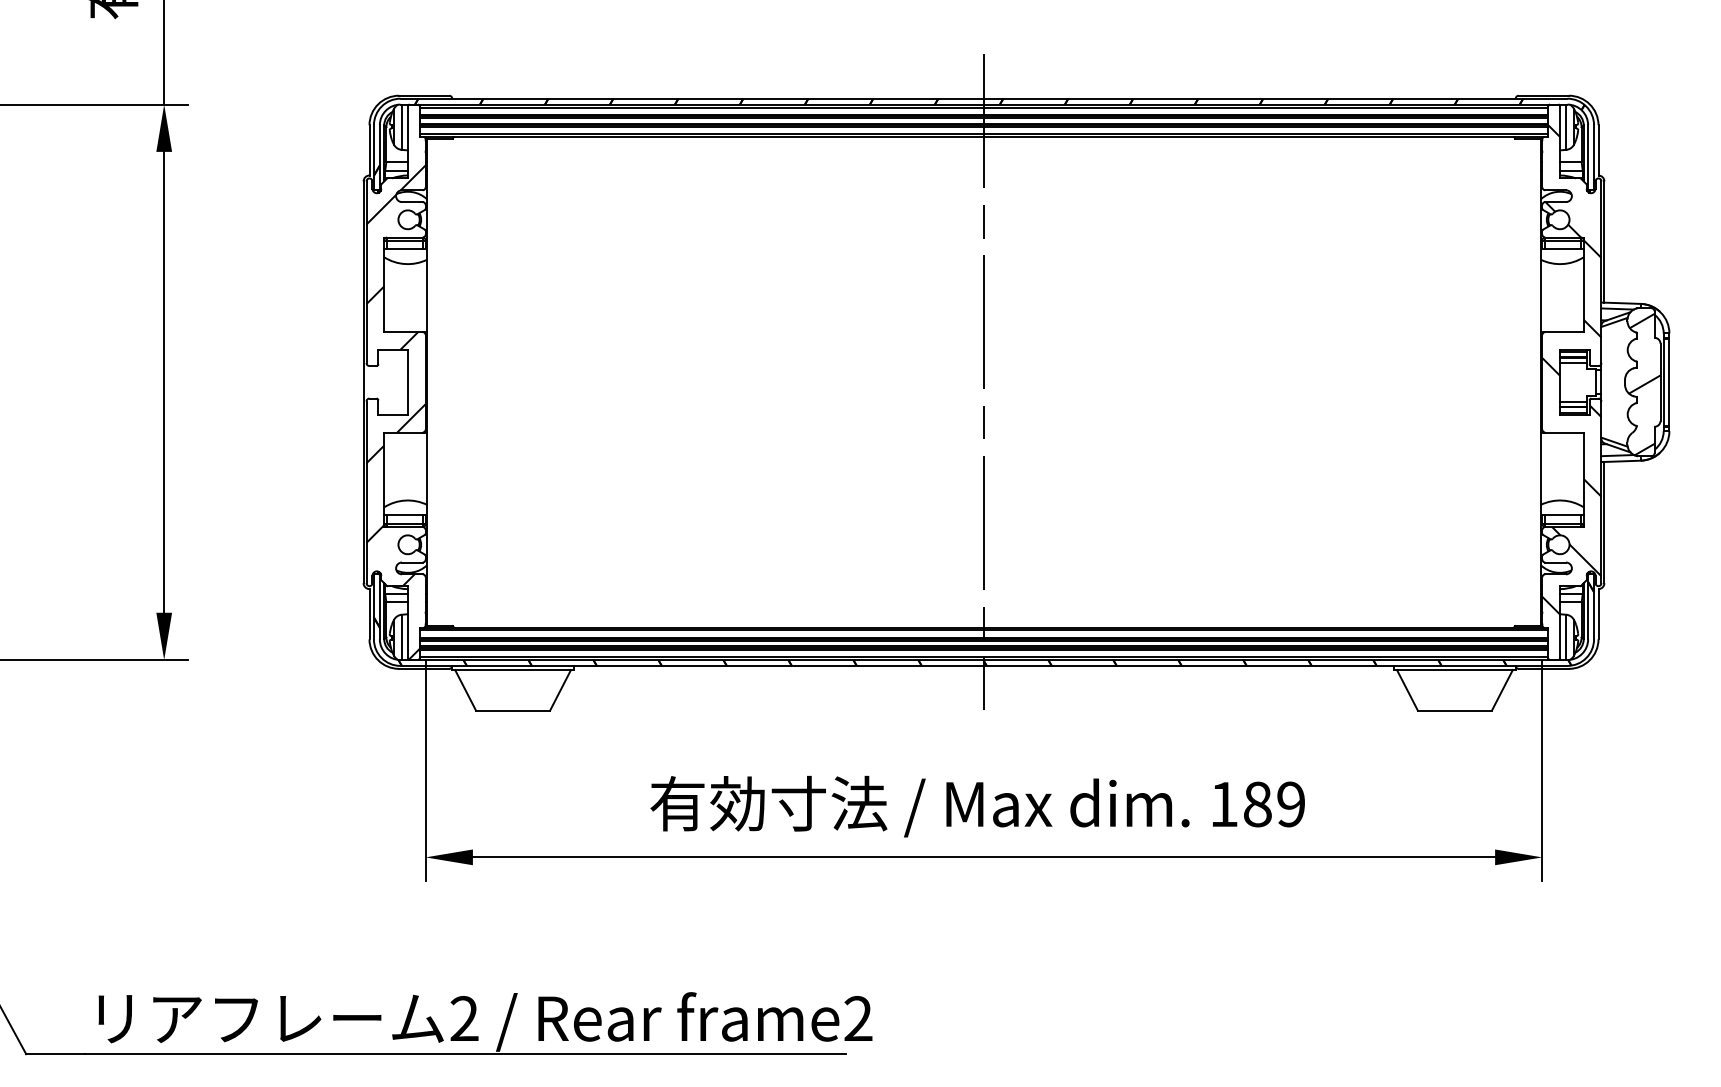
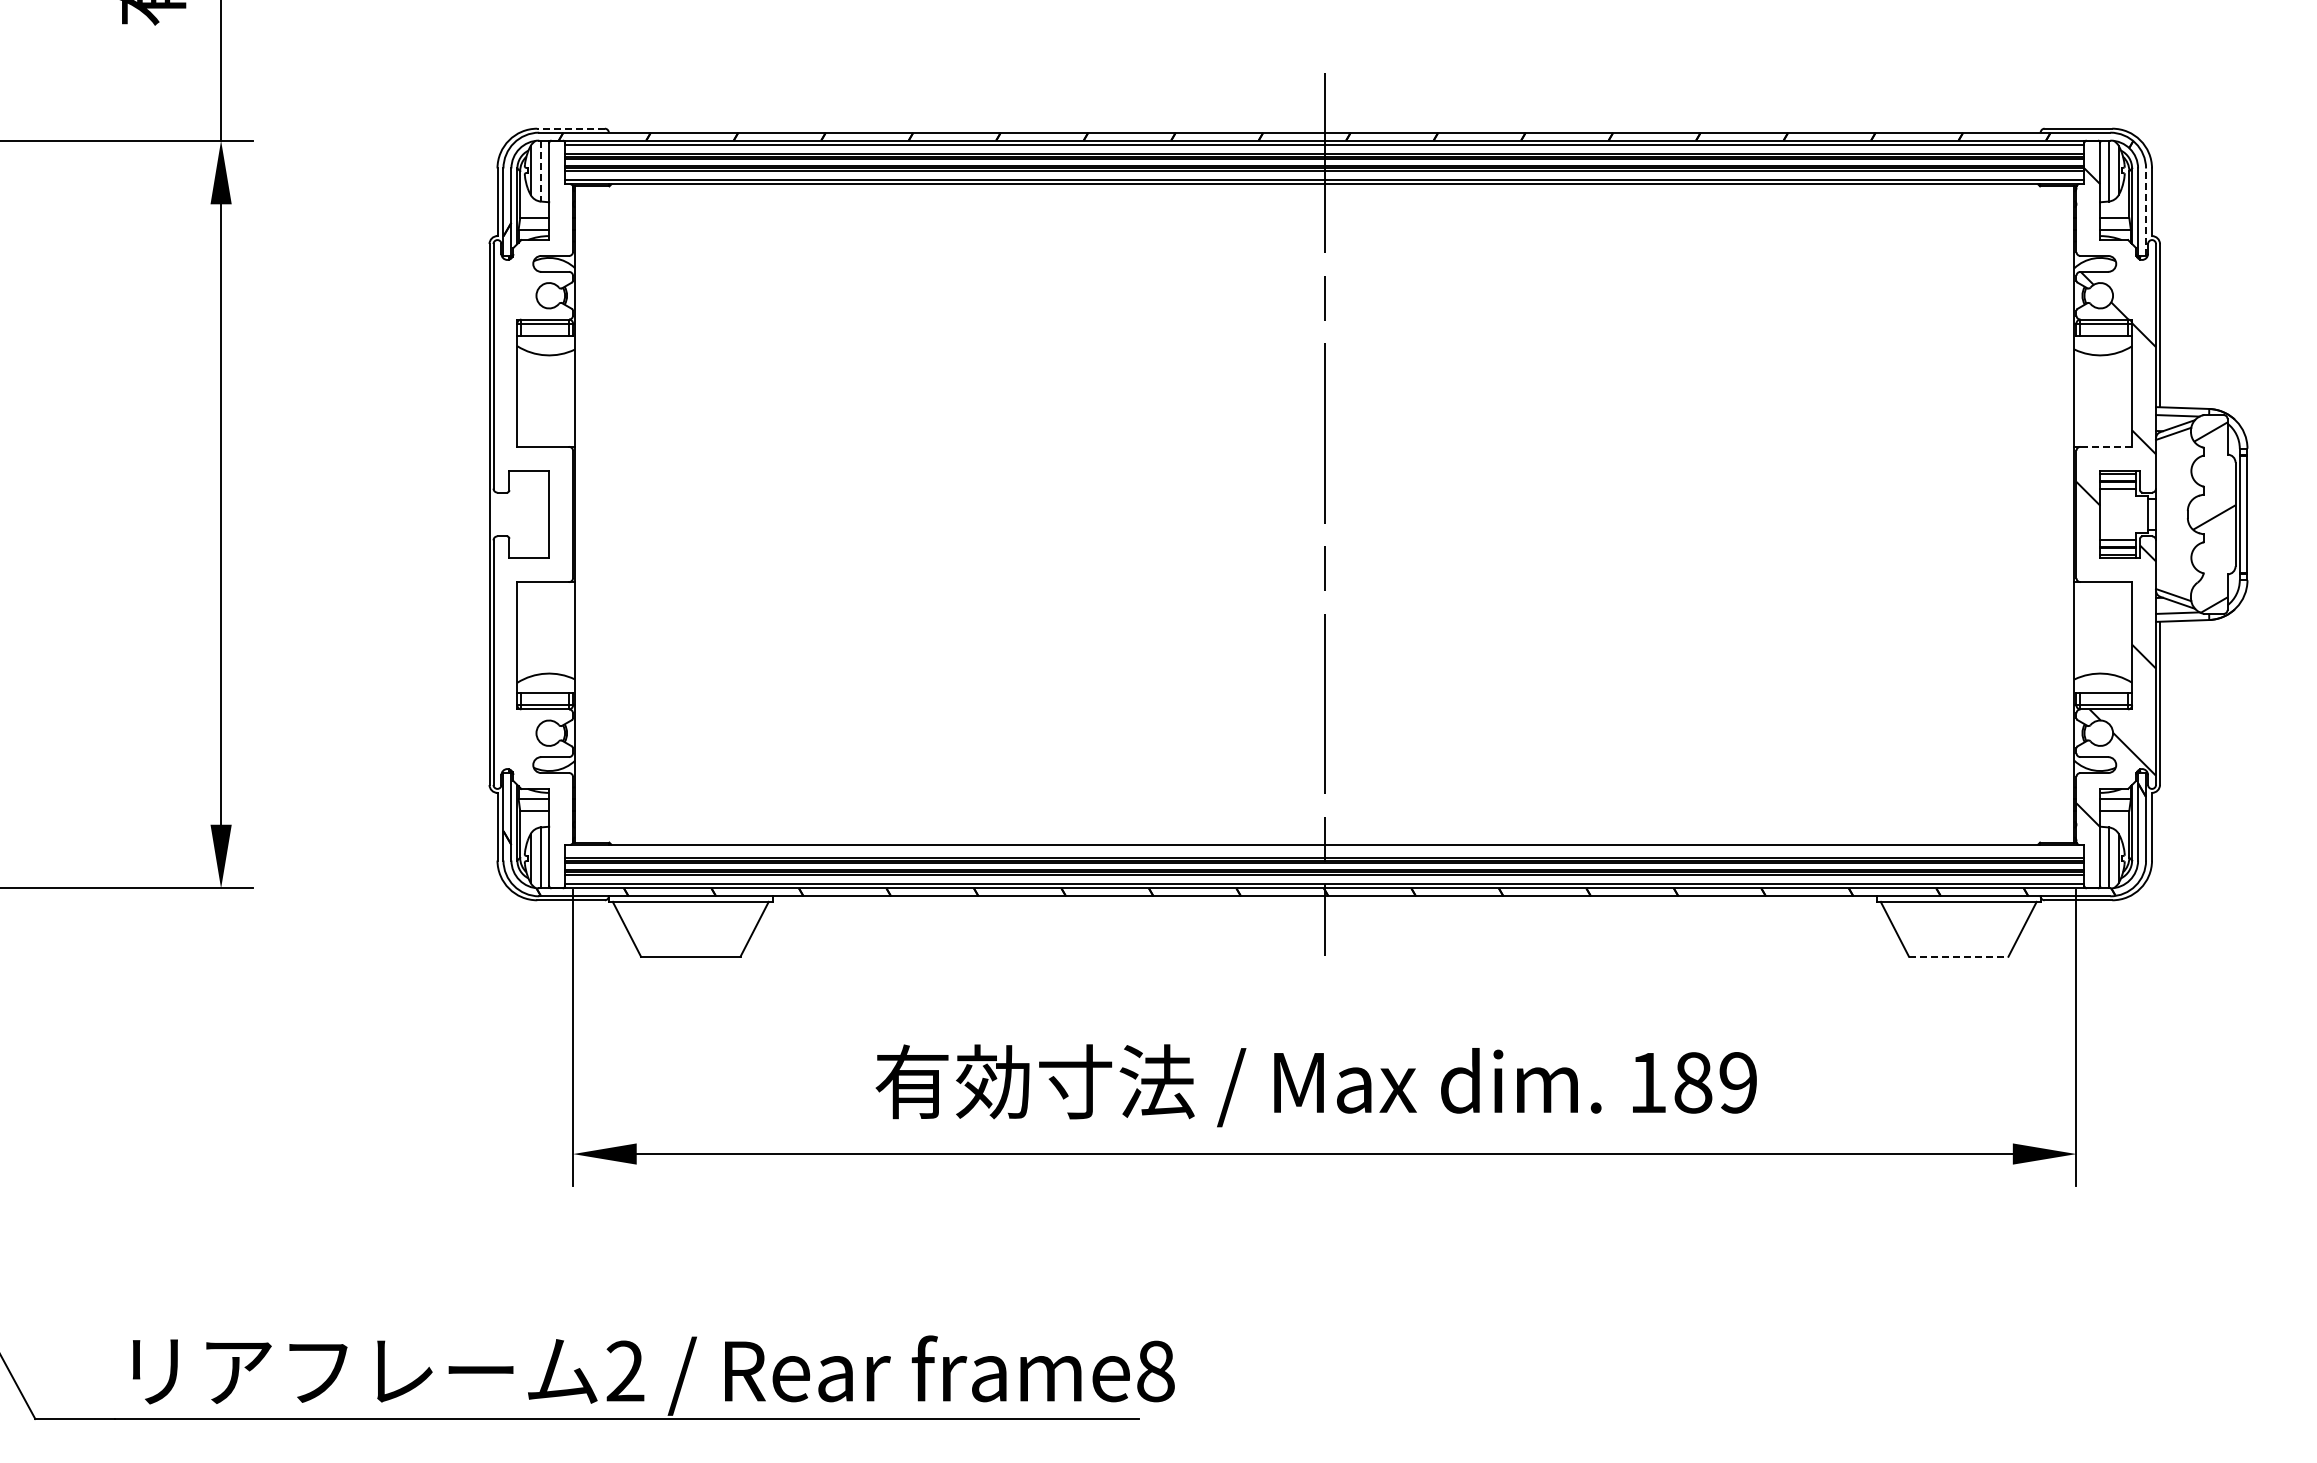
line: (424, 95) -> (571, 128), solid -> dashed
line: (401, 127) -> (540, 171), solid -> dashed
line: (1594, 157) -> (2146, 212), solid -> dashed
line: (1564, 331) -> (2106, 446), solid -> dashed
hatch: (396, 412) -> (533, 555), removed
line: (983, 630) -> (1324, 848), removed
line: (1454, 710) -> (1958, 956), solid -> dashed
text: (858, 1018) -> (1155, 1371), frame2 -> frame8

